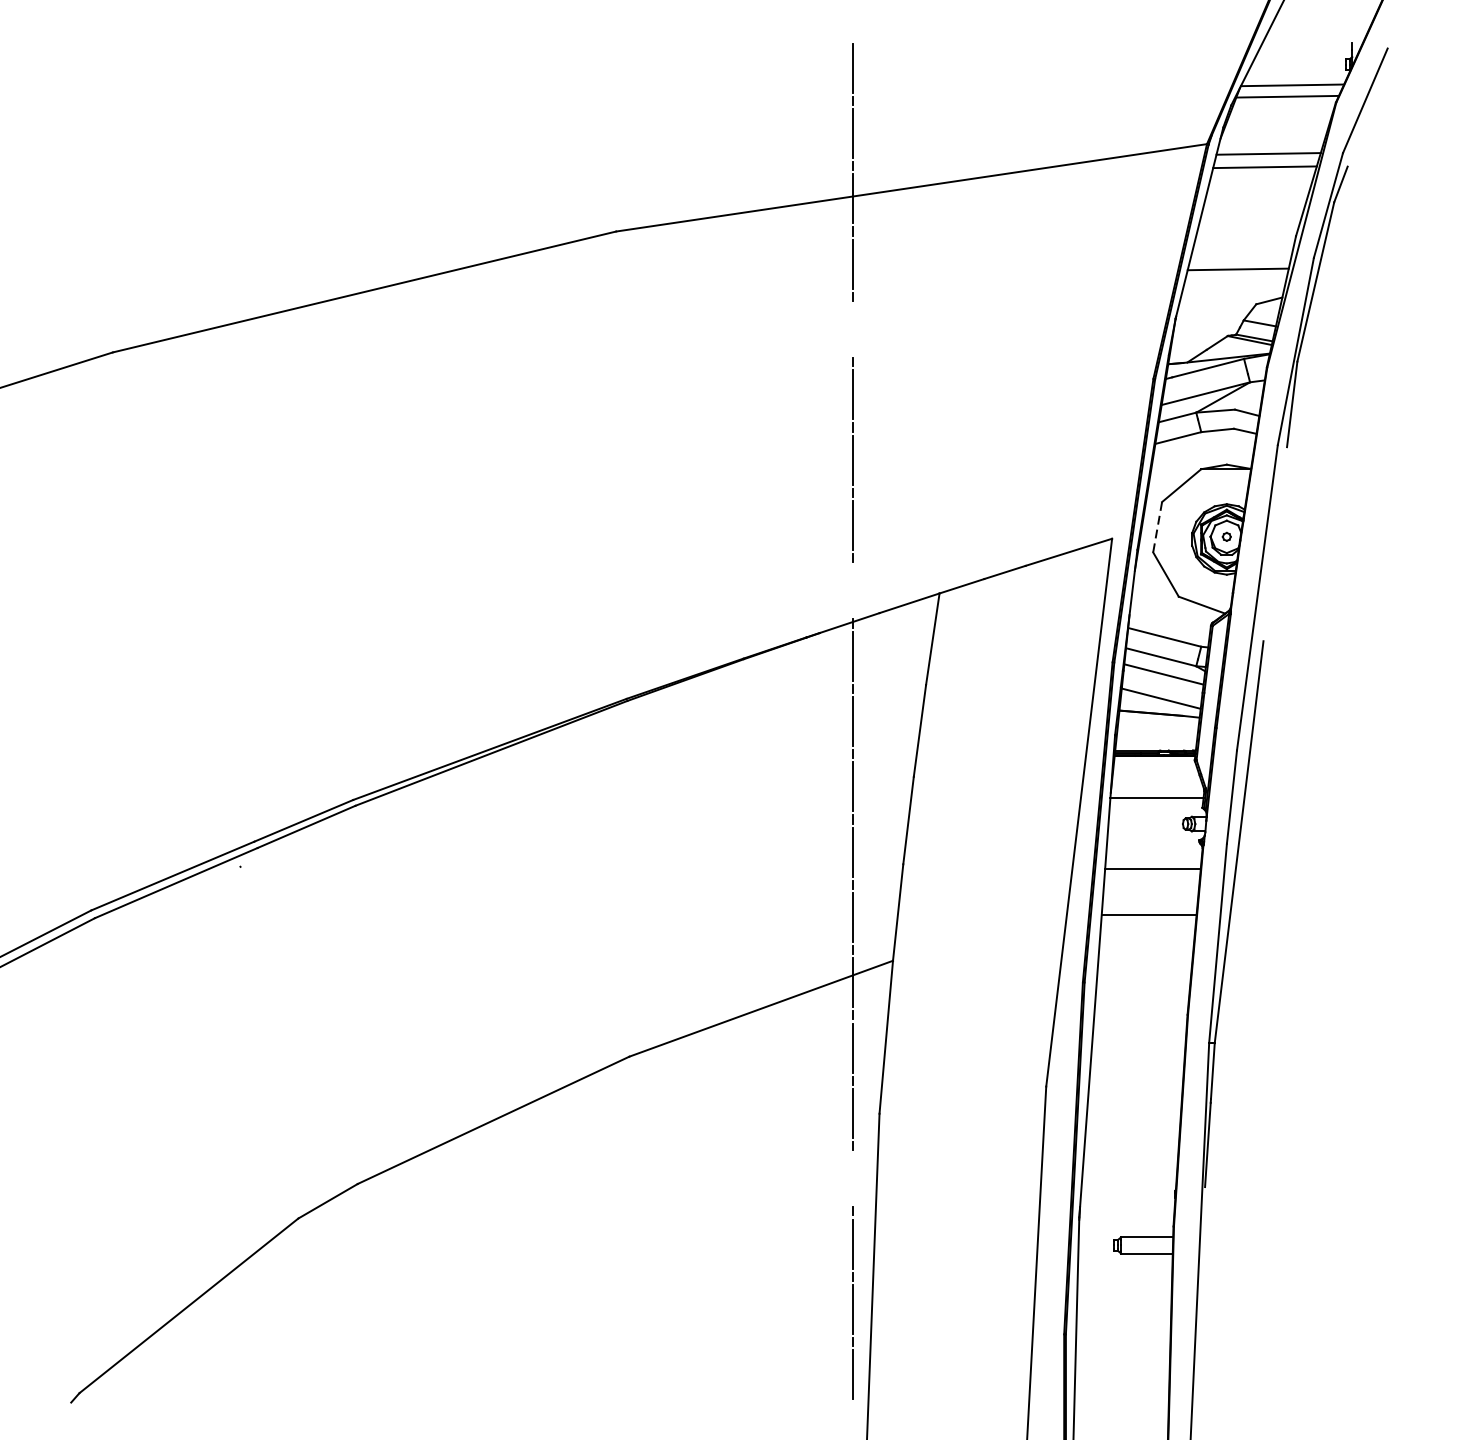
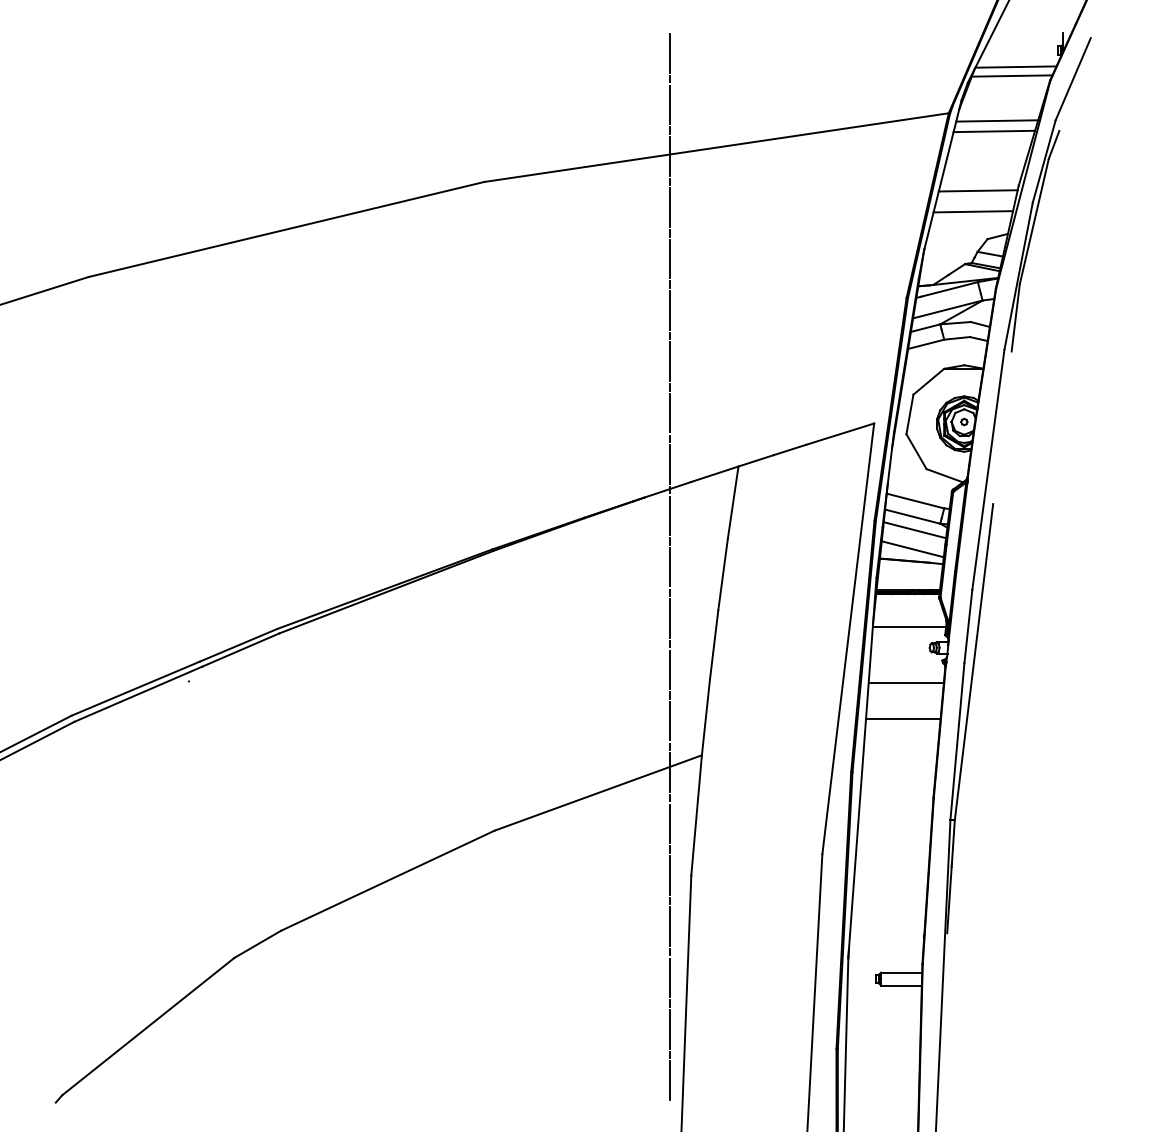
line: (1243, 242) -> (977, 190), added
line: (853, 328) -> (670, 258), added
line: (1157, 527) -> (909, 414), dashed -> solid
line: (853, 590) -> (670, 464), added
line: (853, 1178) -> (670, 926), added

